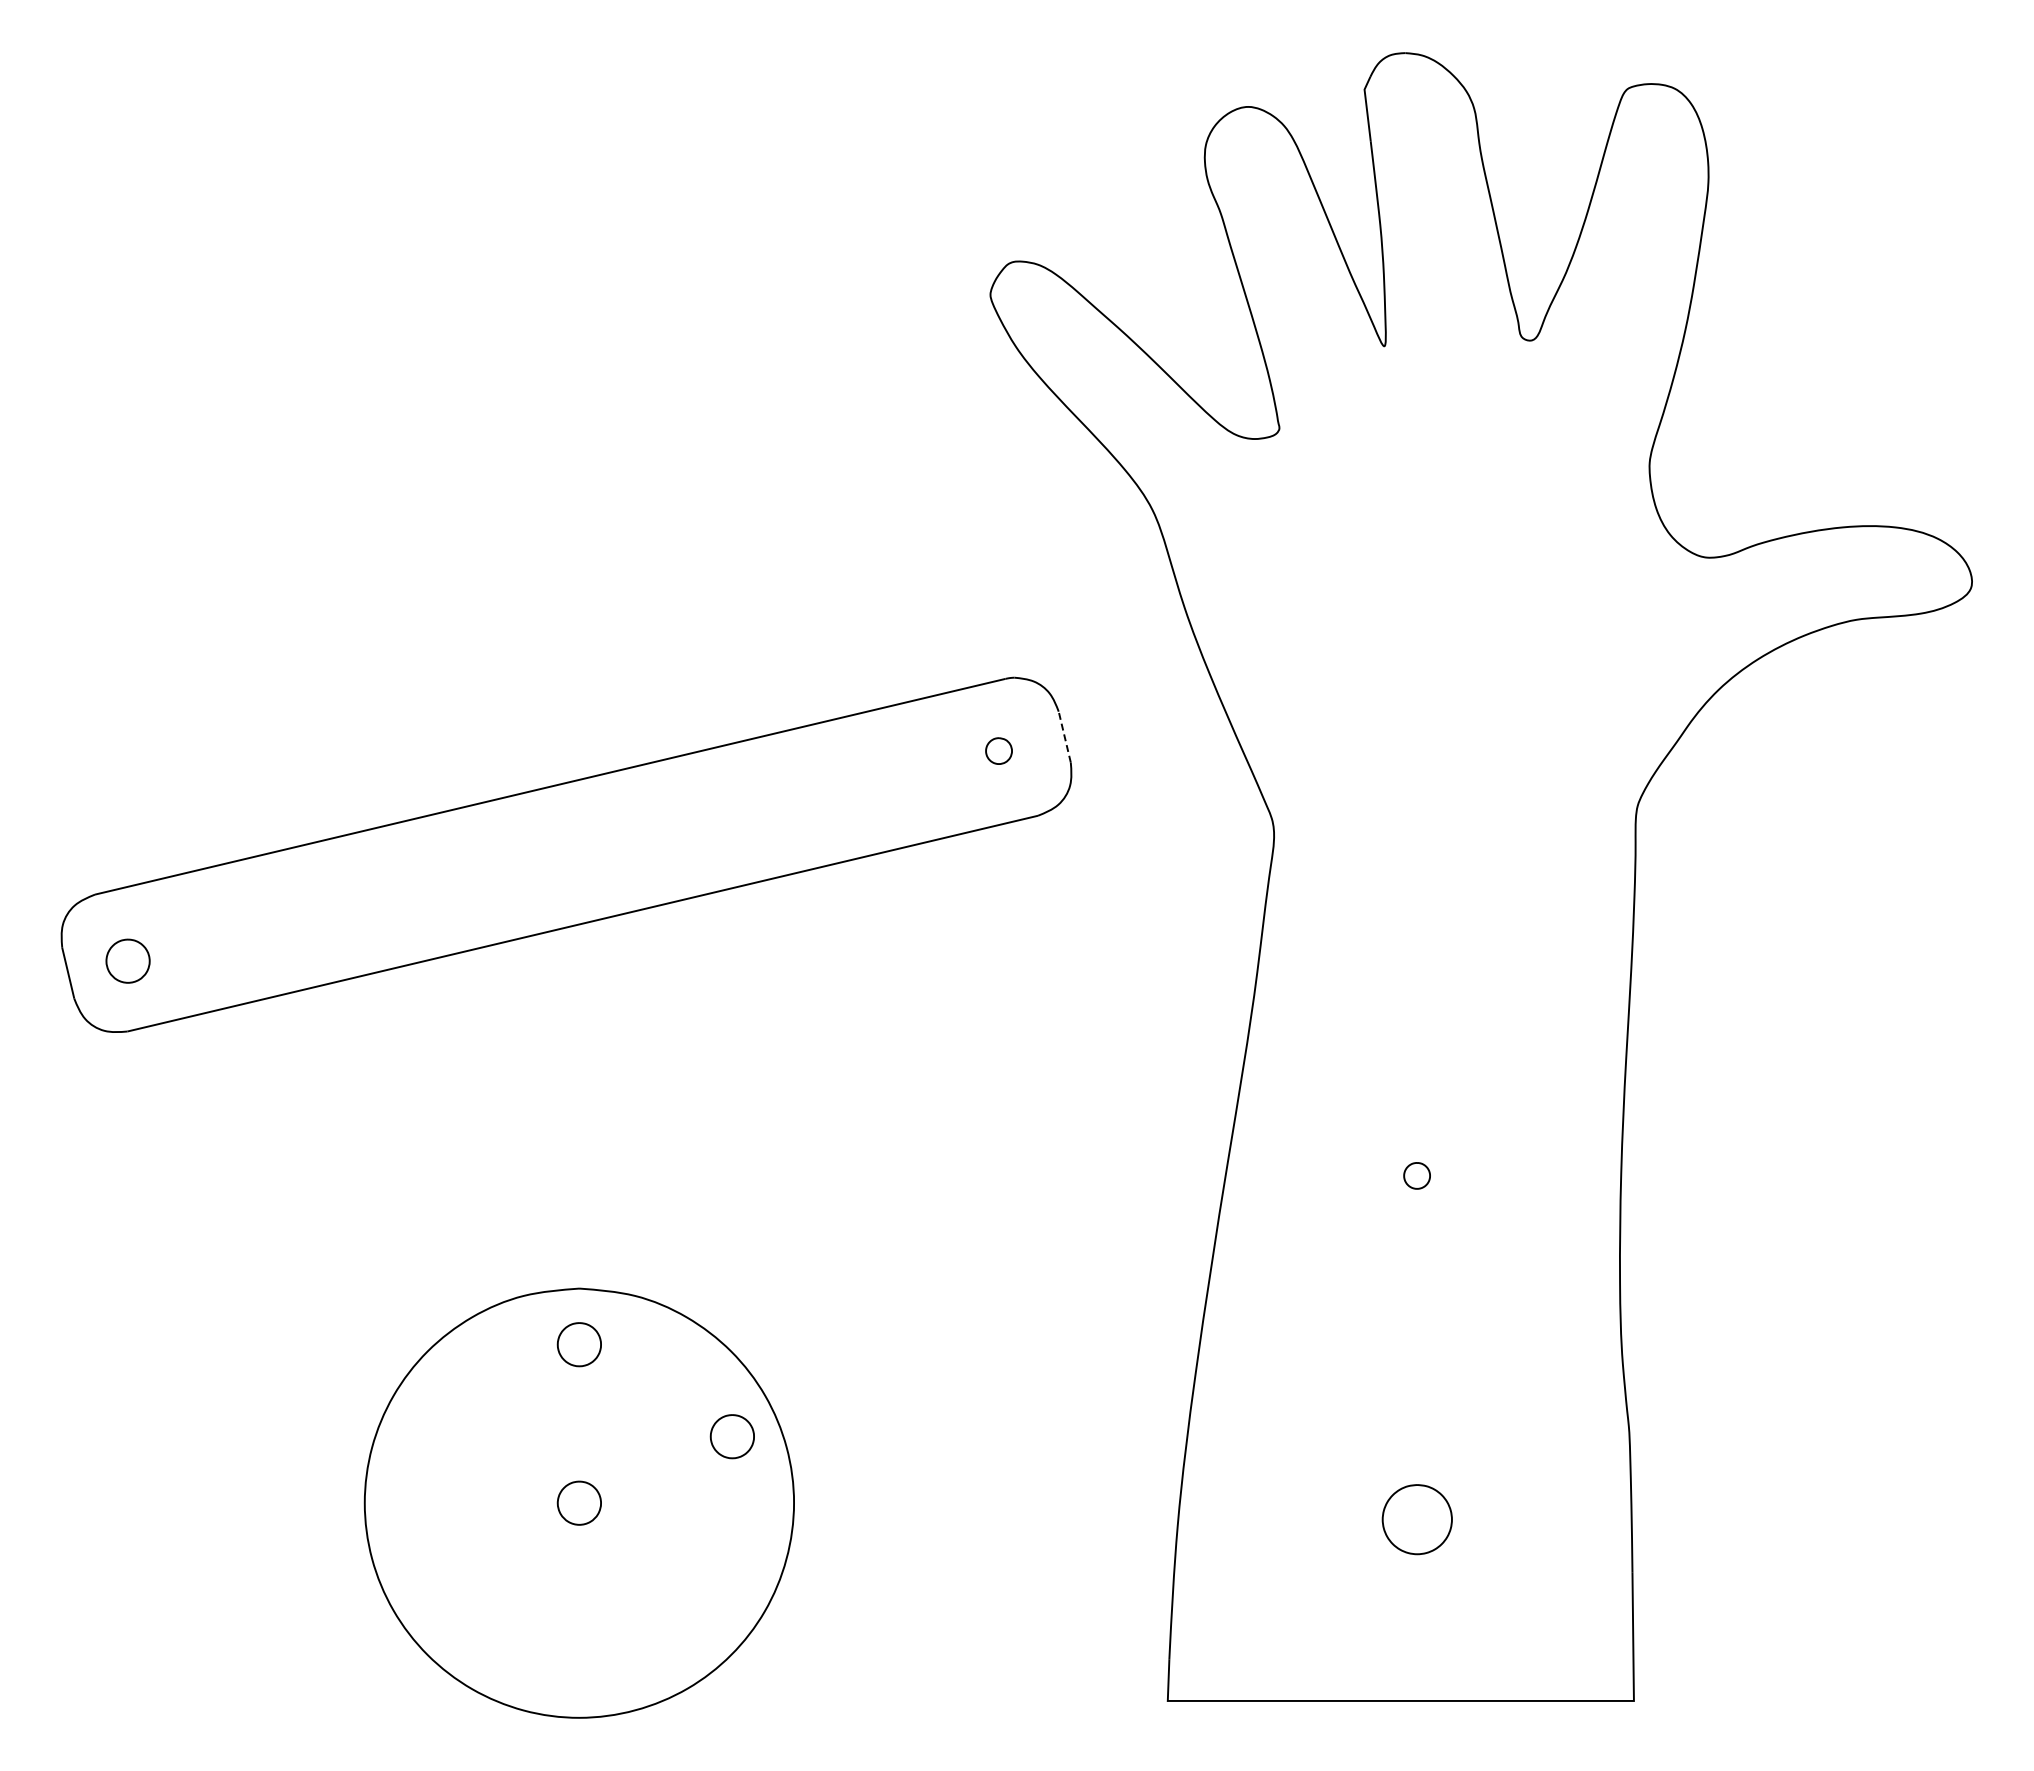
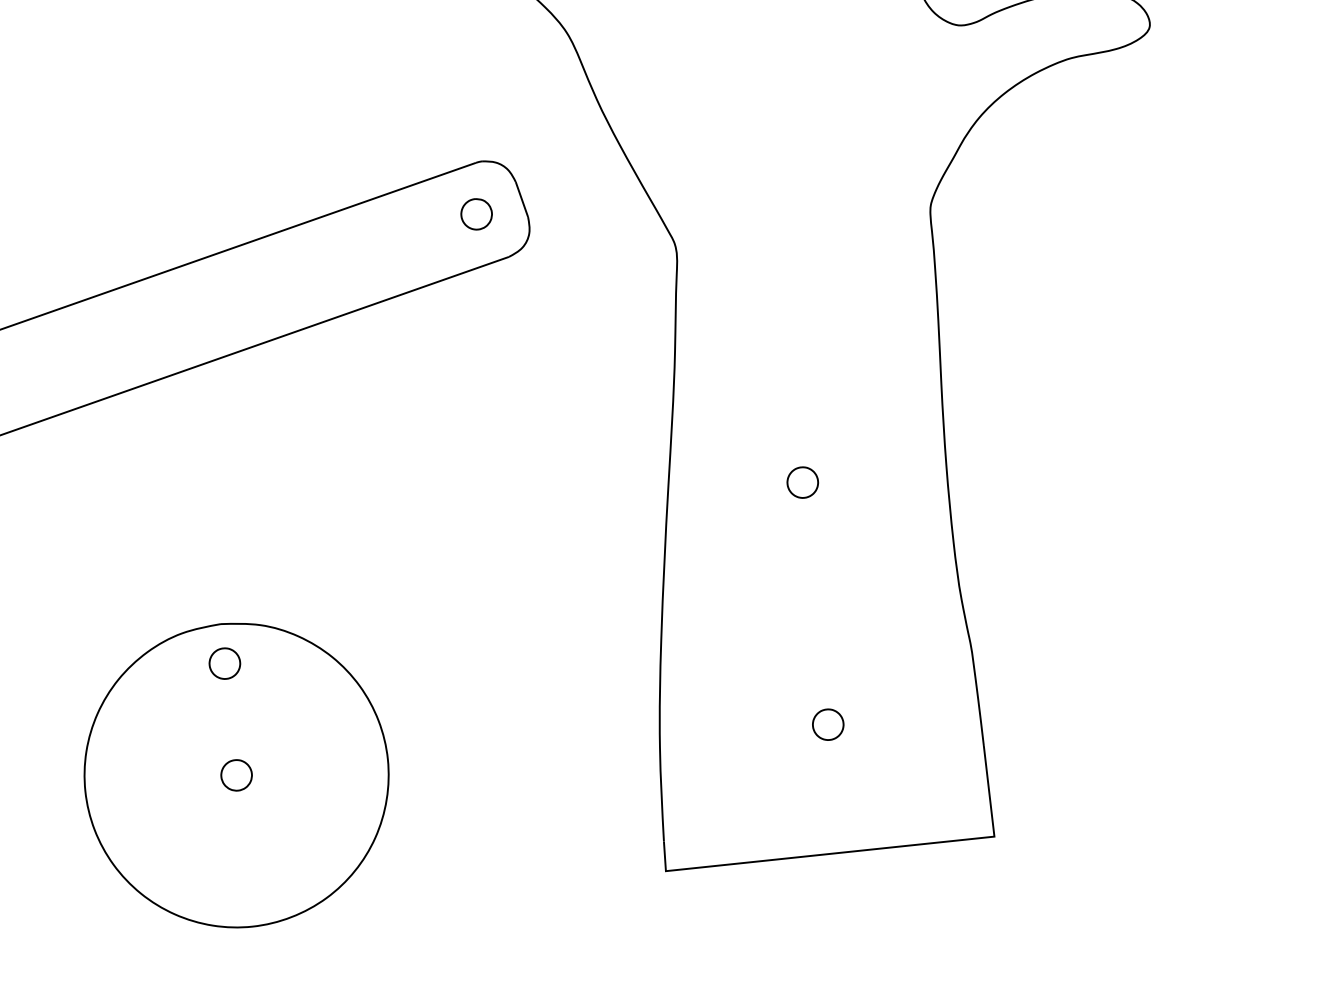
line: (1064, 736) -> (521, 199), dashed -> solid
part: (998, 750) -> (476, 213), size x1.67
part: (1416, 1175) -> (802, 482), size x1.67
part: (731, 1436) -> (338, 717), removed
part: (1416, 1518) -> (827, 724), size x0.62

